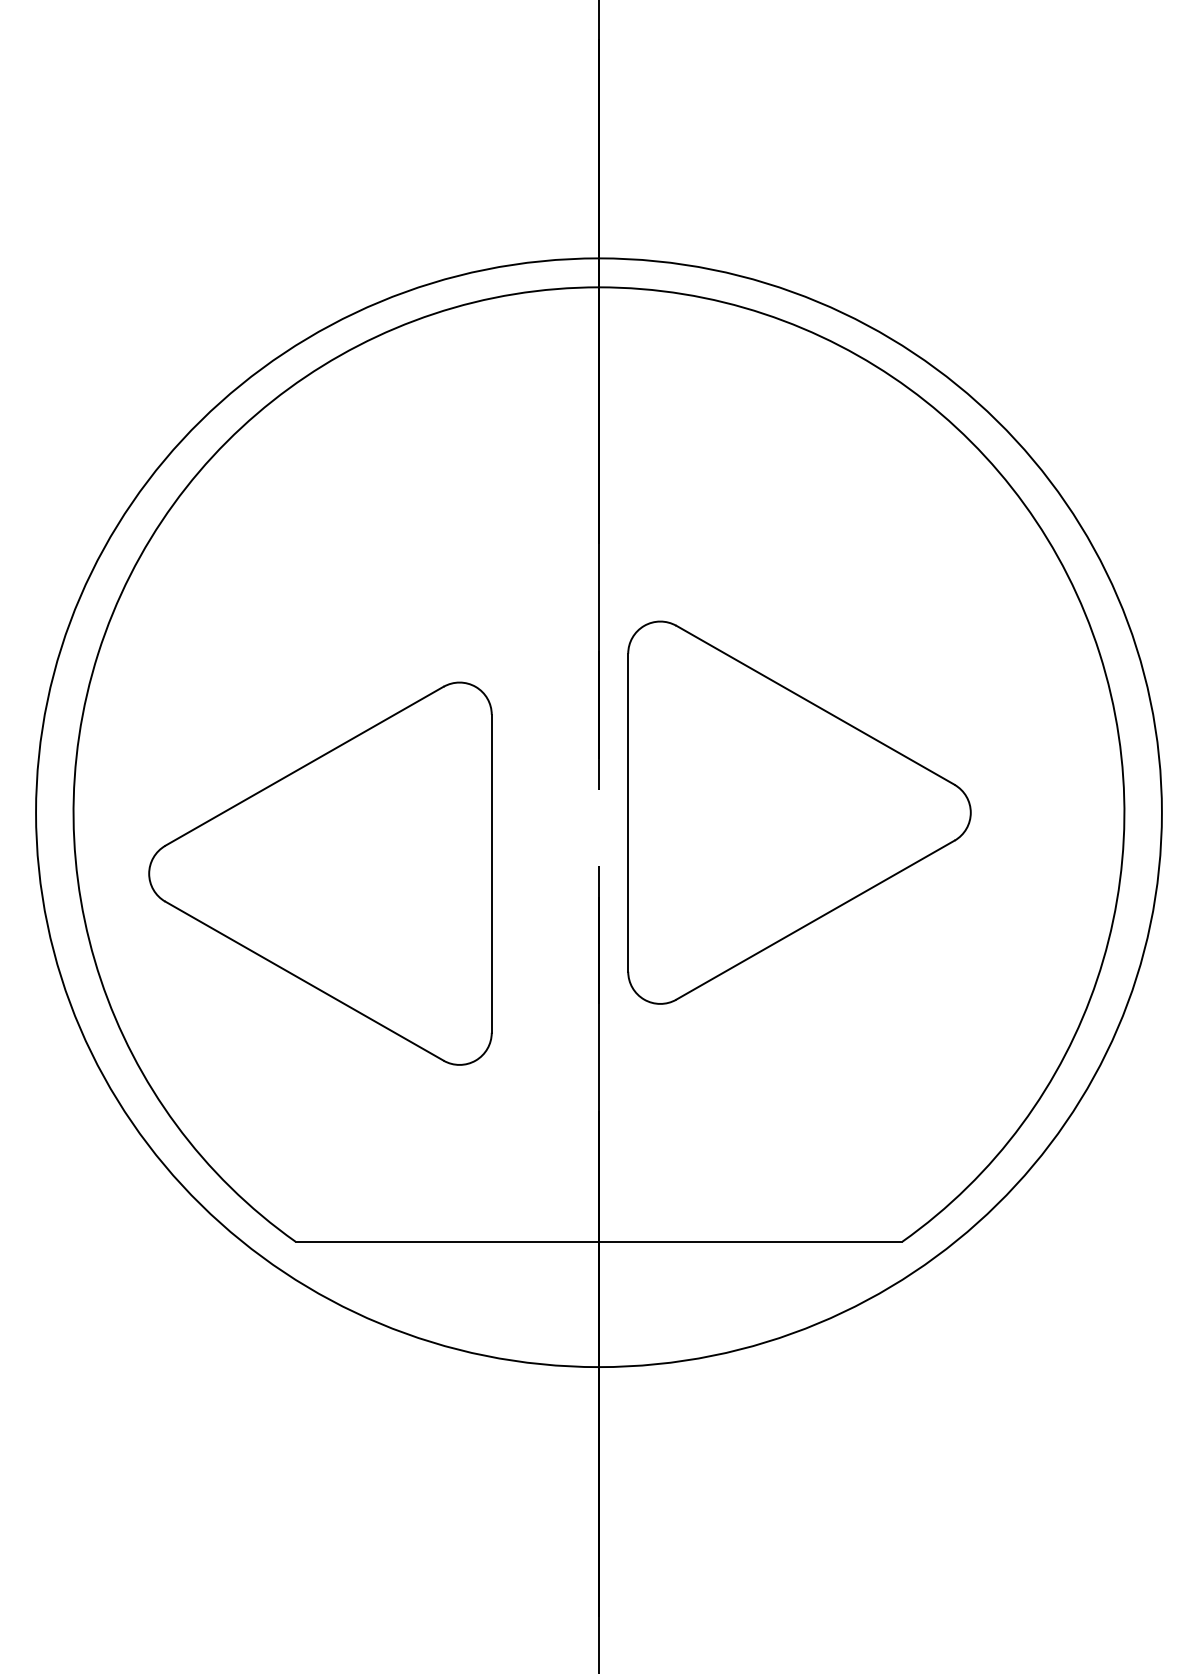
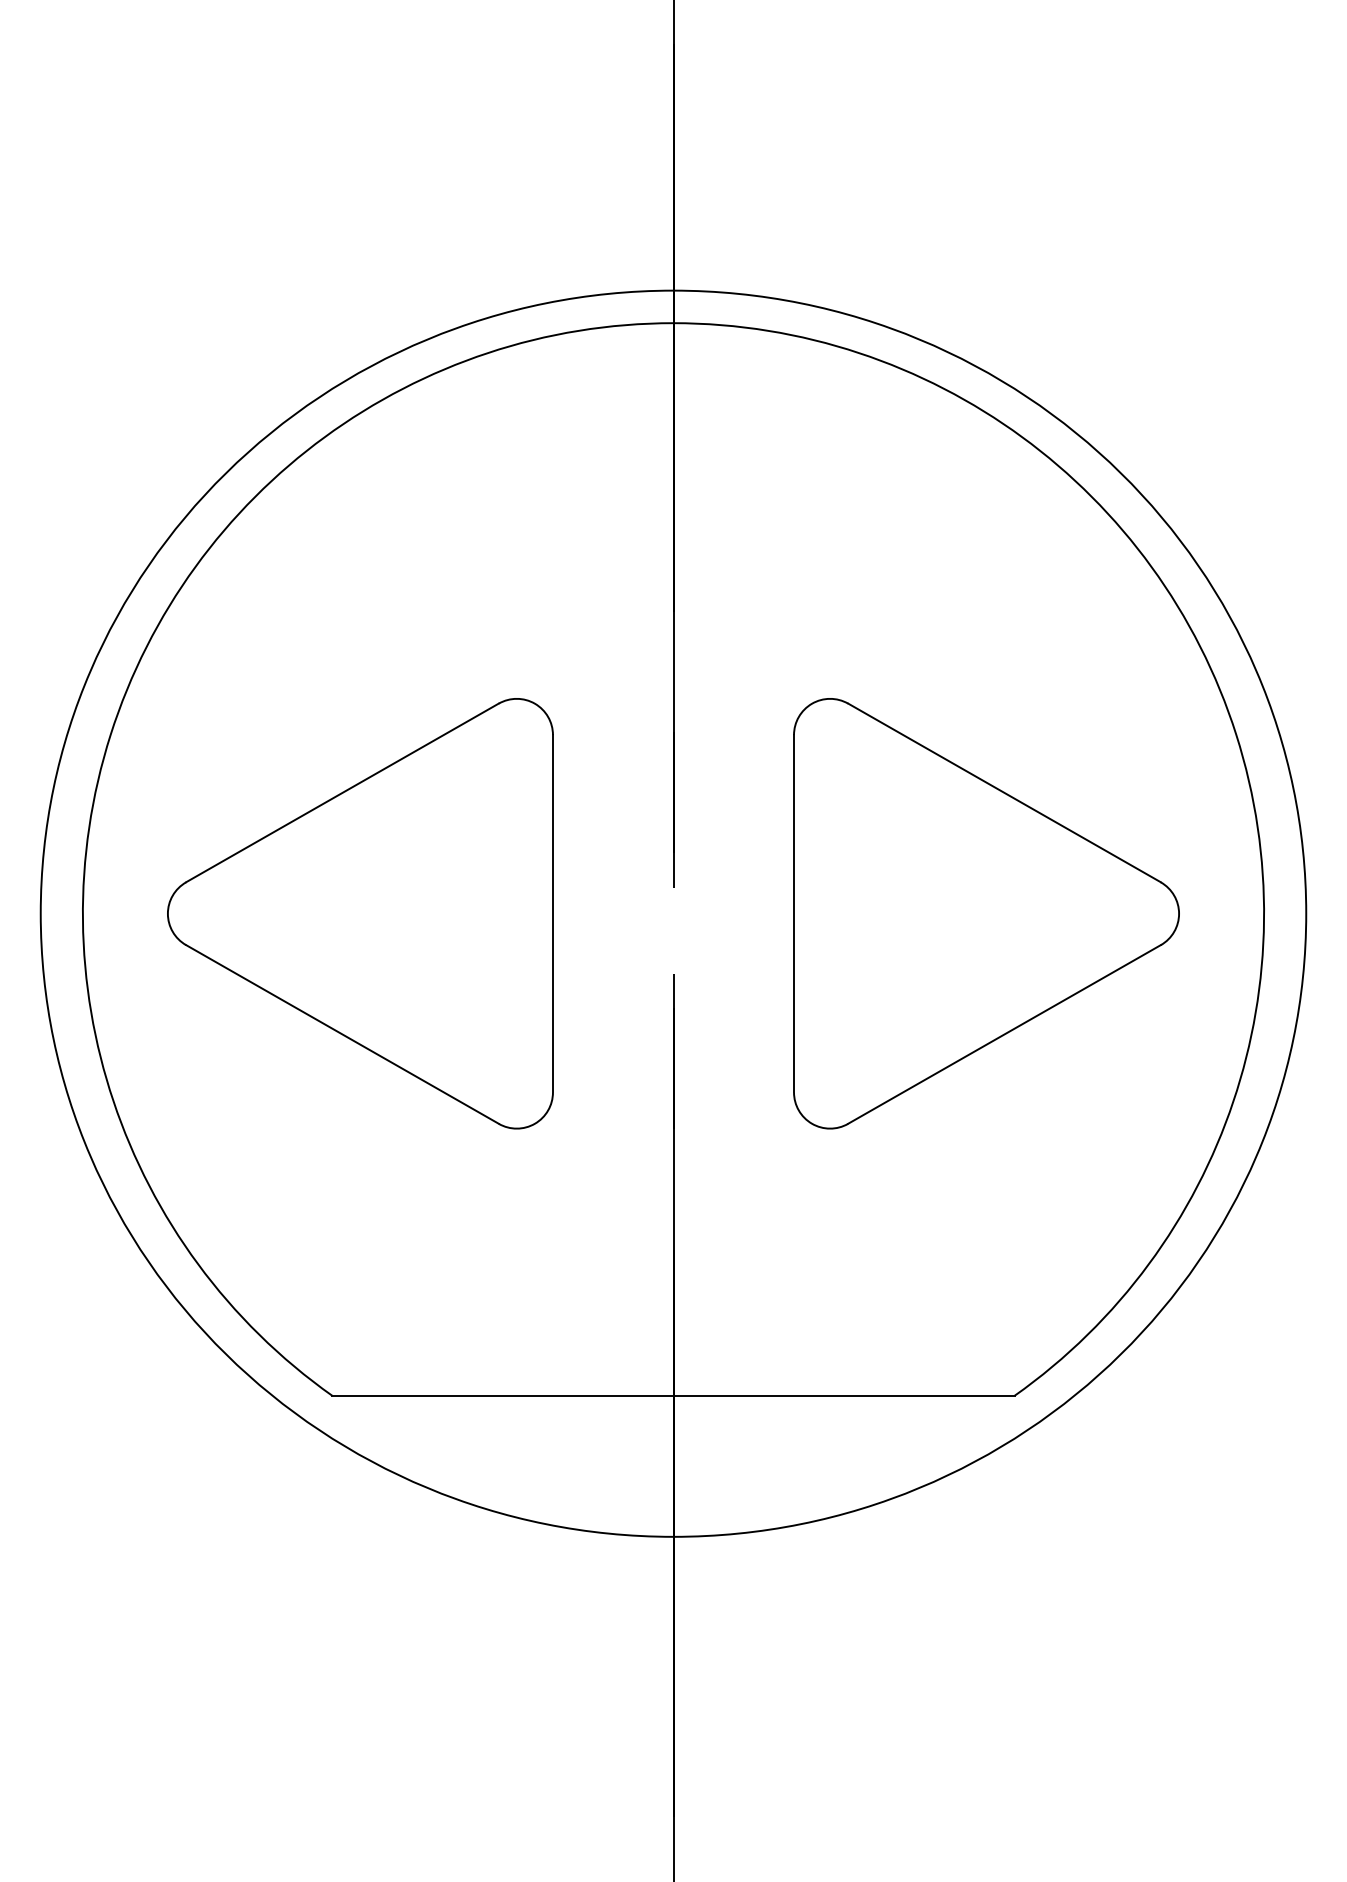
part: (799, 812) -> (986, 913), moved
part: (320, 873) -> (360, 913), moved

